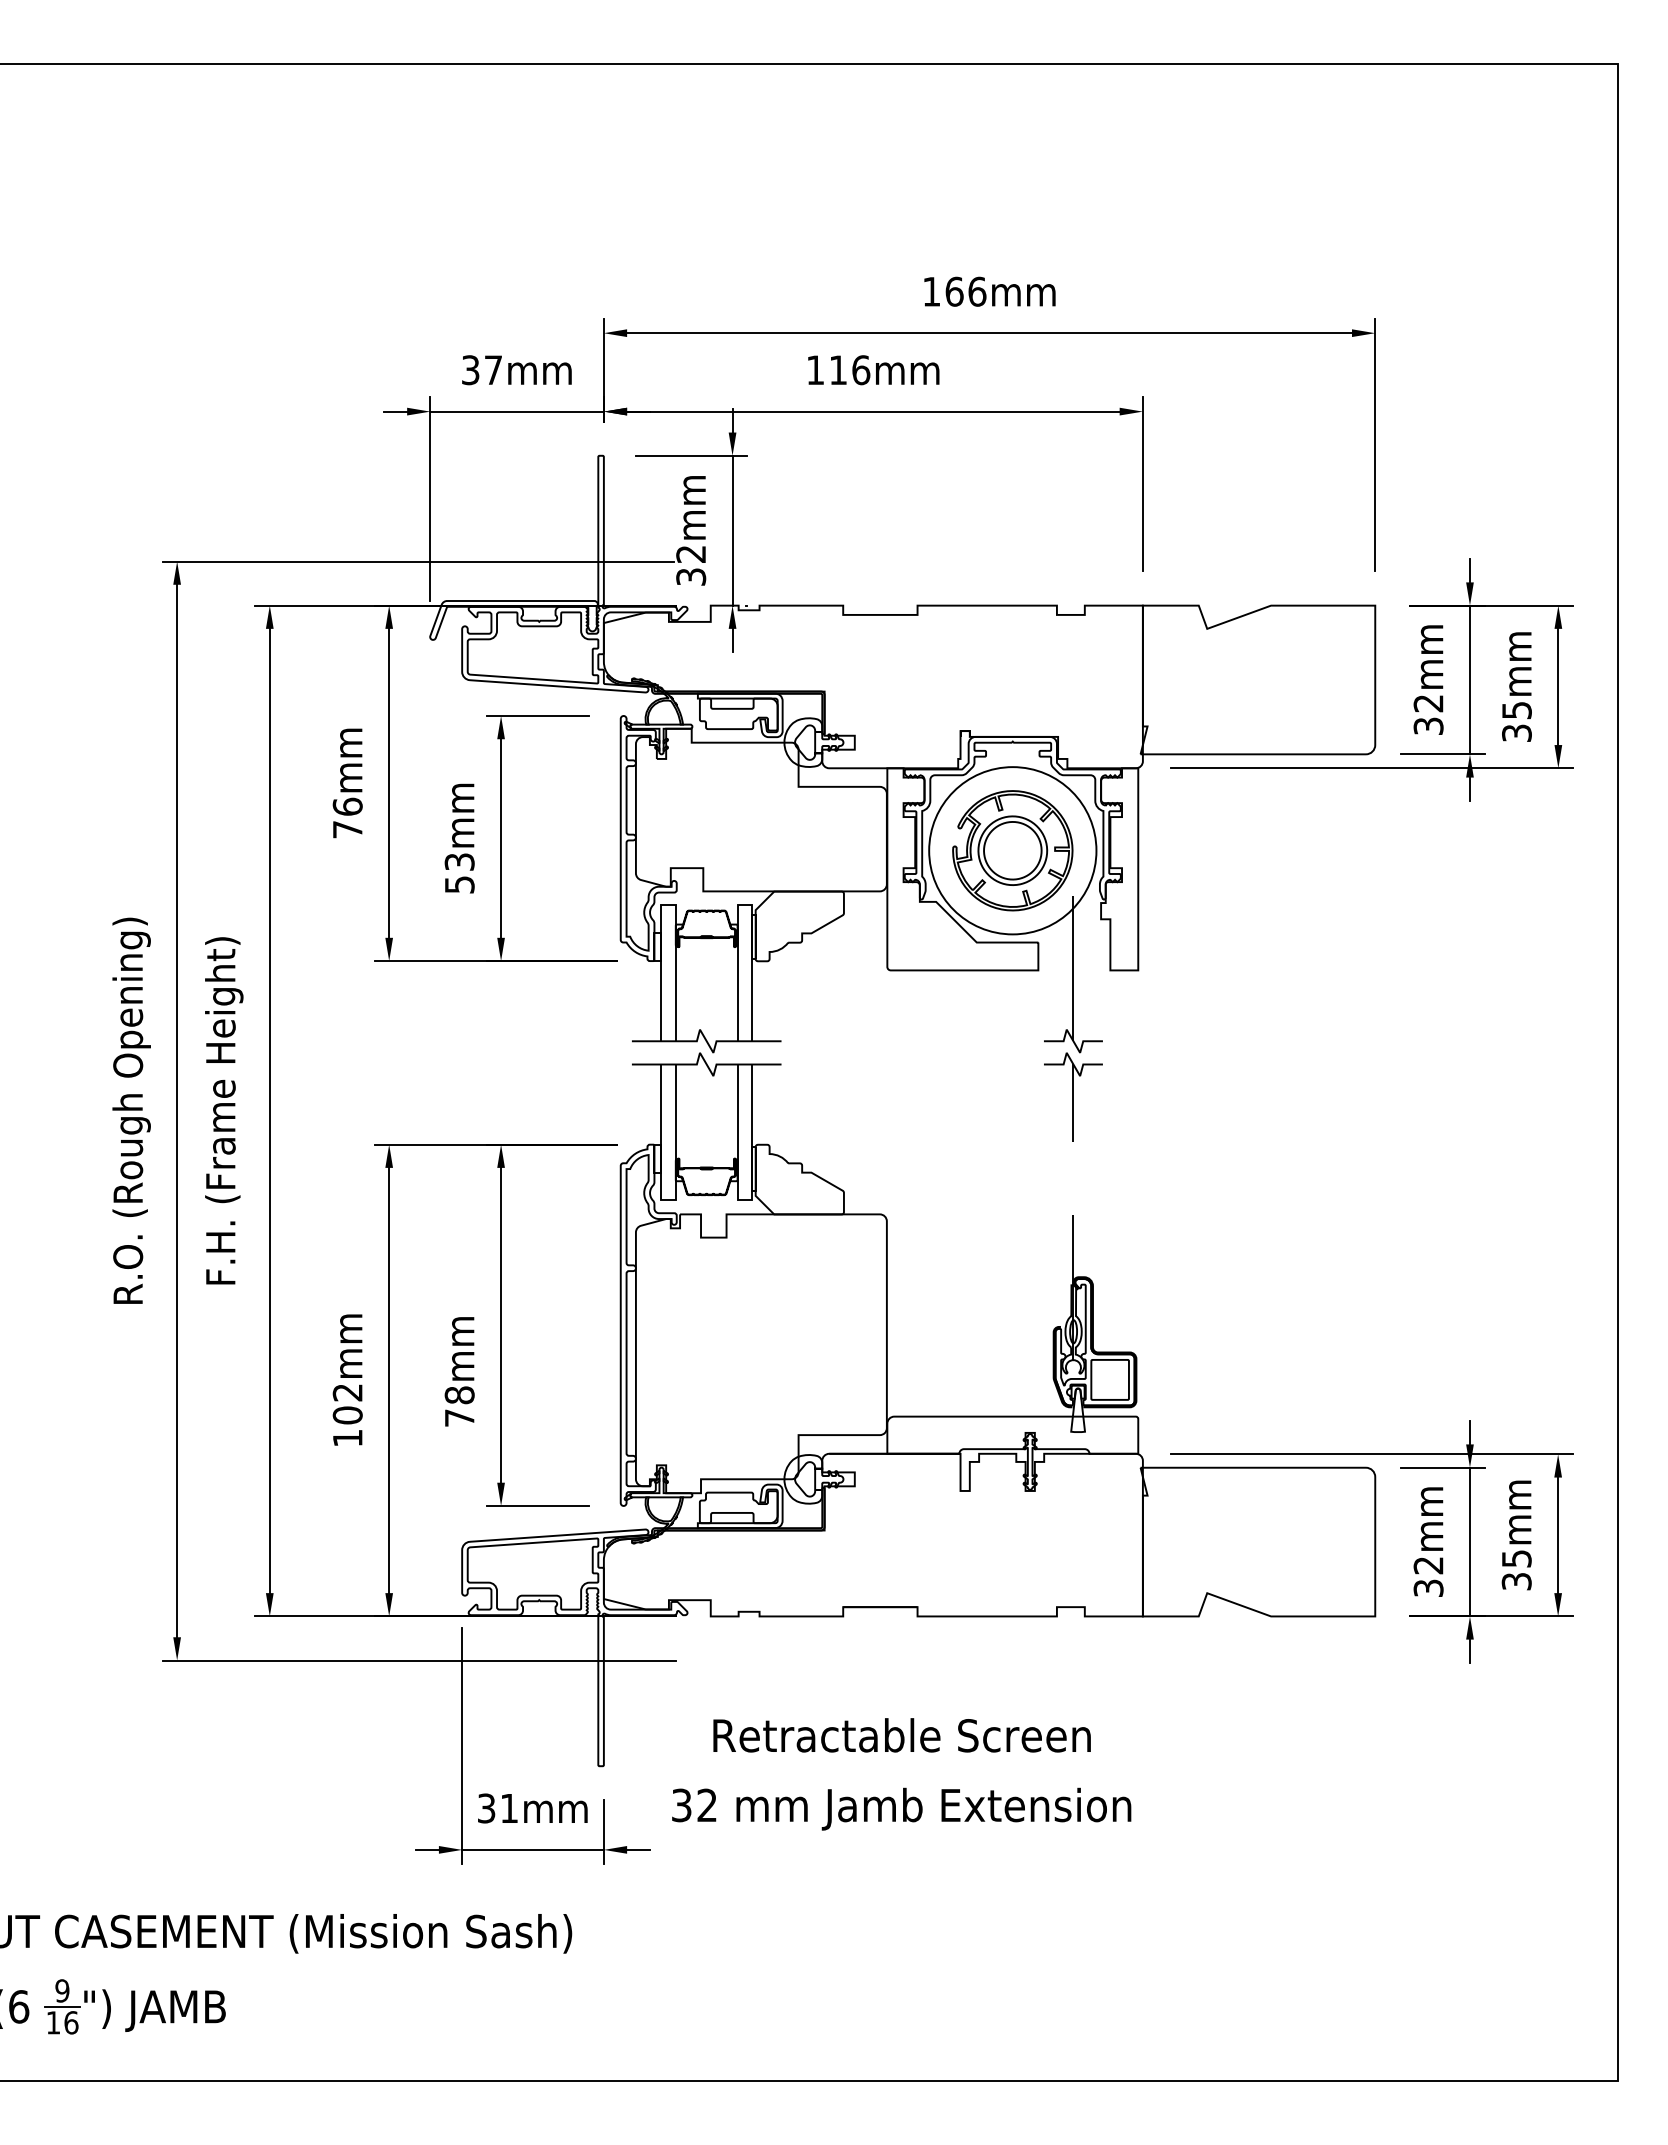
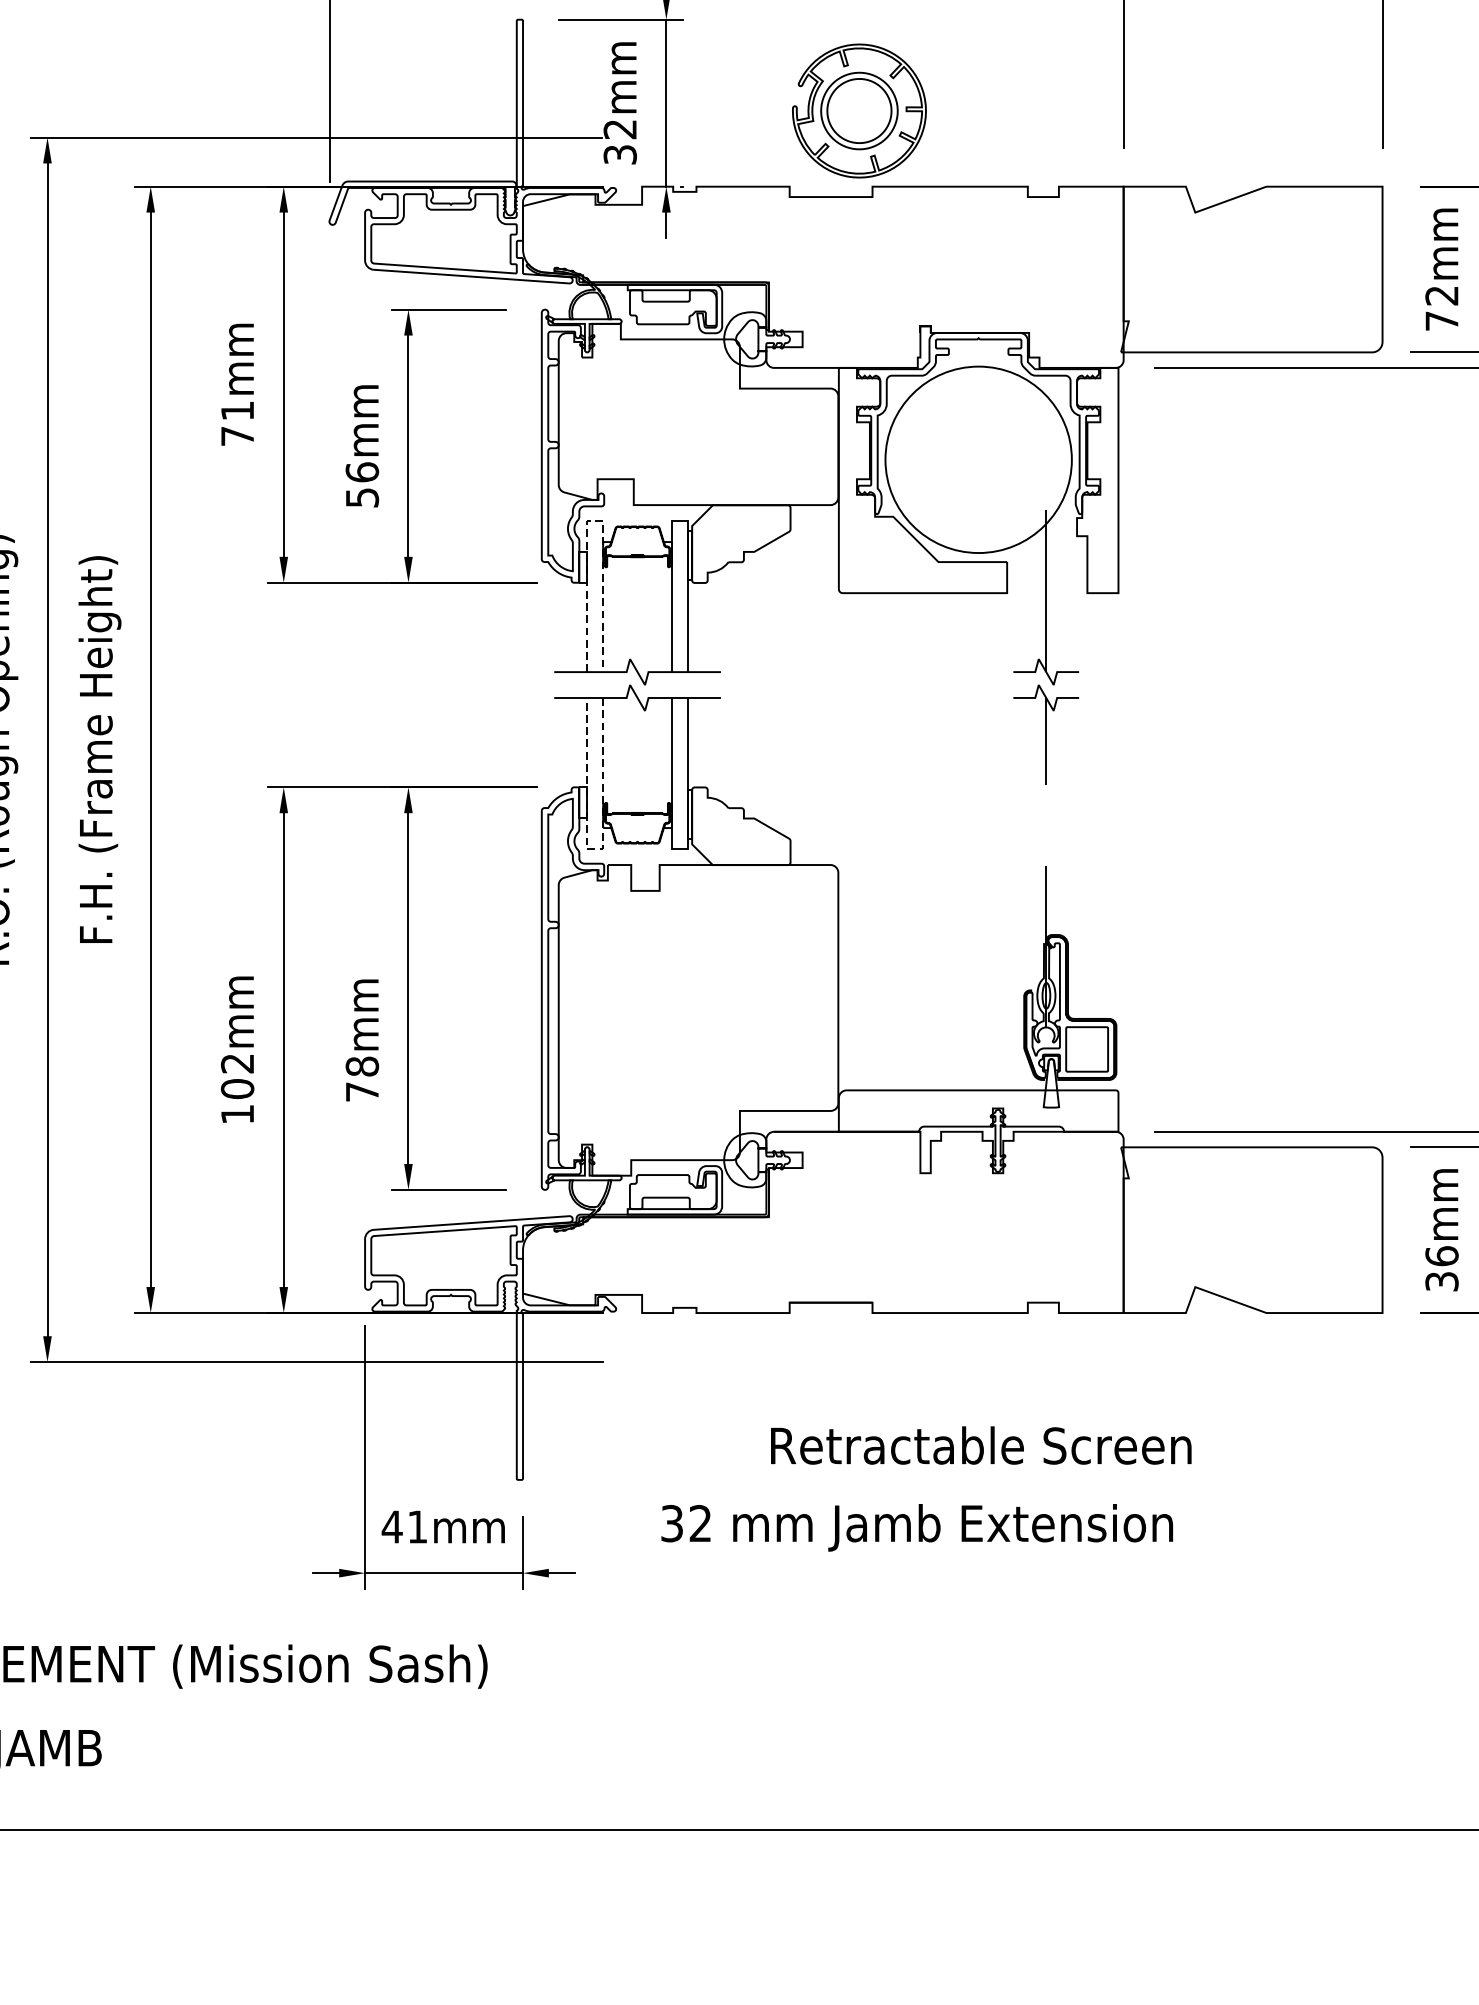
text: (1428, 725) -> (1441, 320), 32mm -> 72mm
text: (347, 806) -> (237, 410), 76mm -> 71mm
part: (1012, 850) -> (859, 110), moved
text: (459, 861) -> (362, 471), 53mm -> 56mm
line: (669, 905) -> (596, 520), solid -> dashed
line: (668, 1200) -> (595, 849), solid -> dashed
text: (1428, 1565) -> (1441, 1256), 32mm -> 36mm
text: (901, 1735) -> (980, 1445), moved
text: (486, 1808) -> (392, 1527), 31mm -> 41mm
text: (901, 1808) -> (917, 1527), moved

